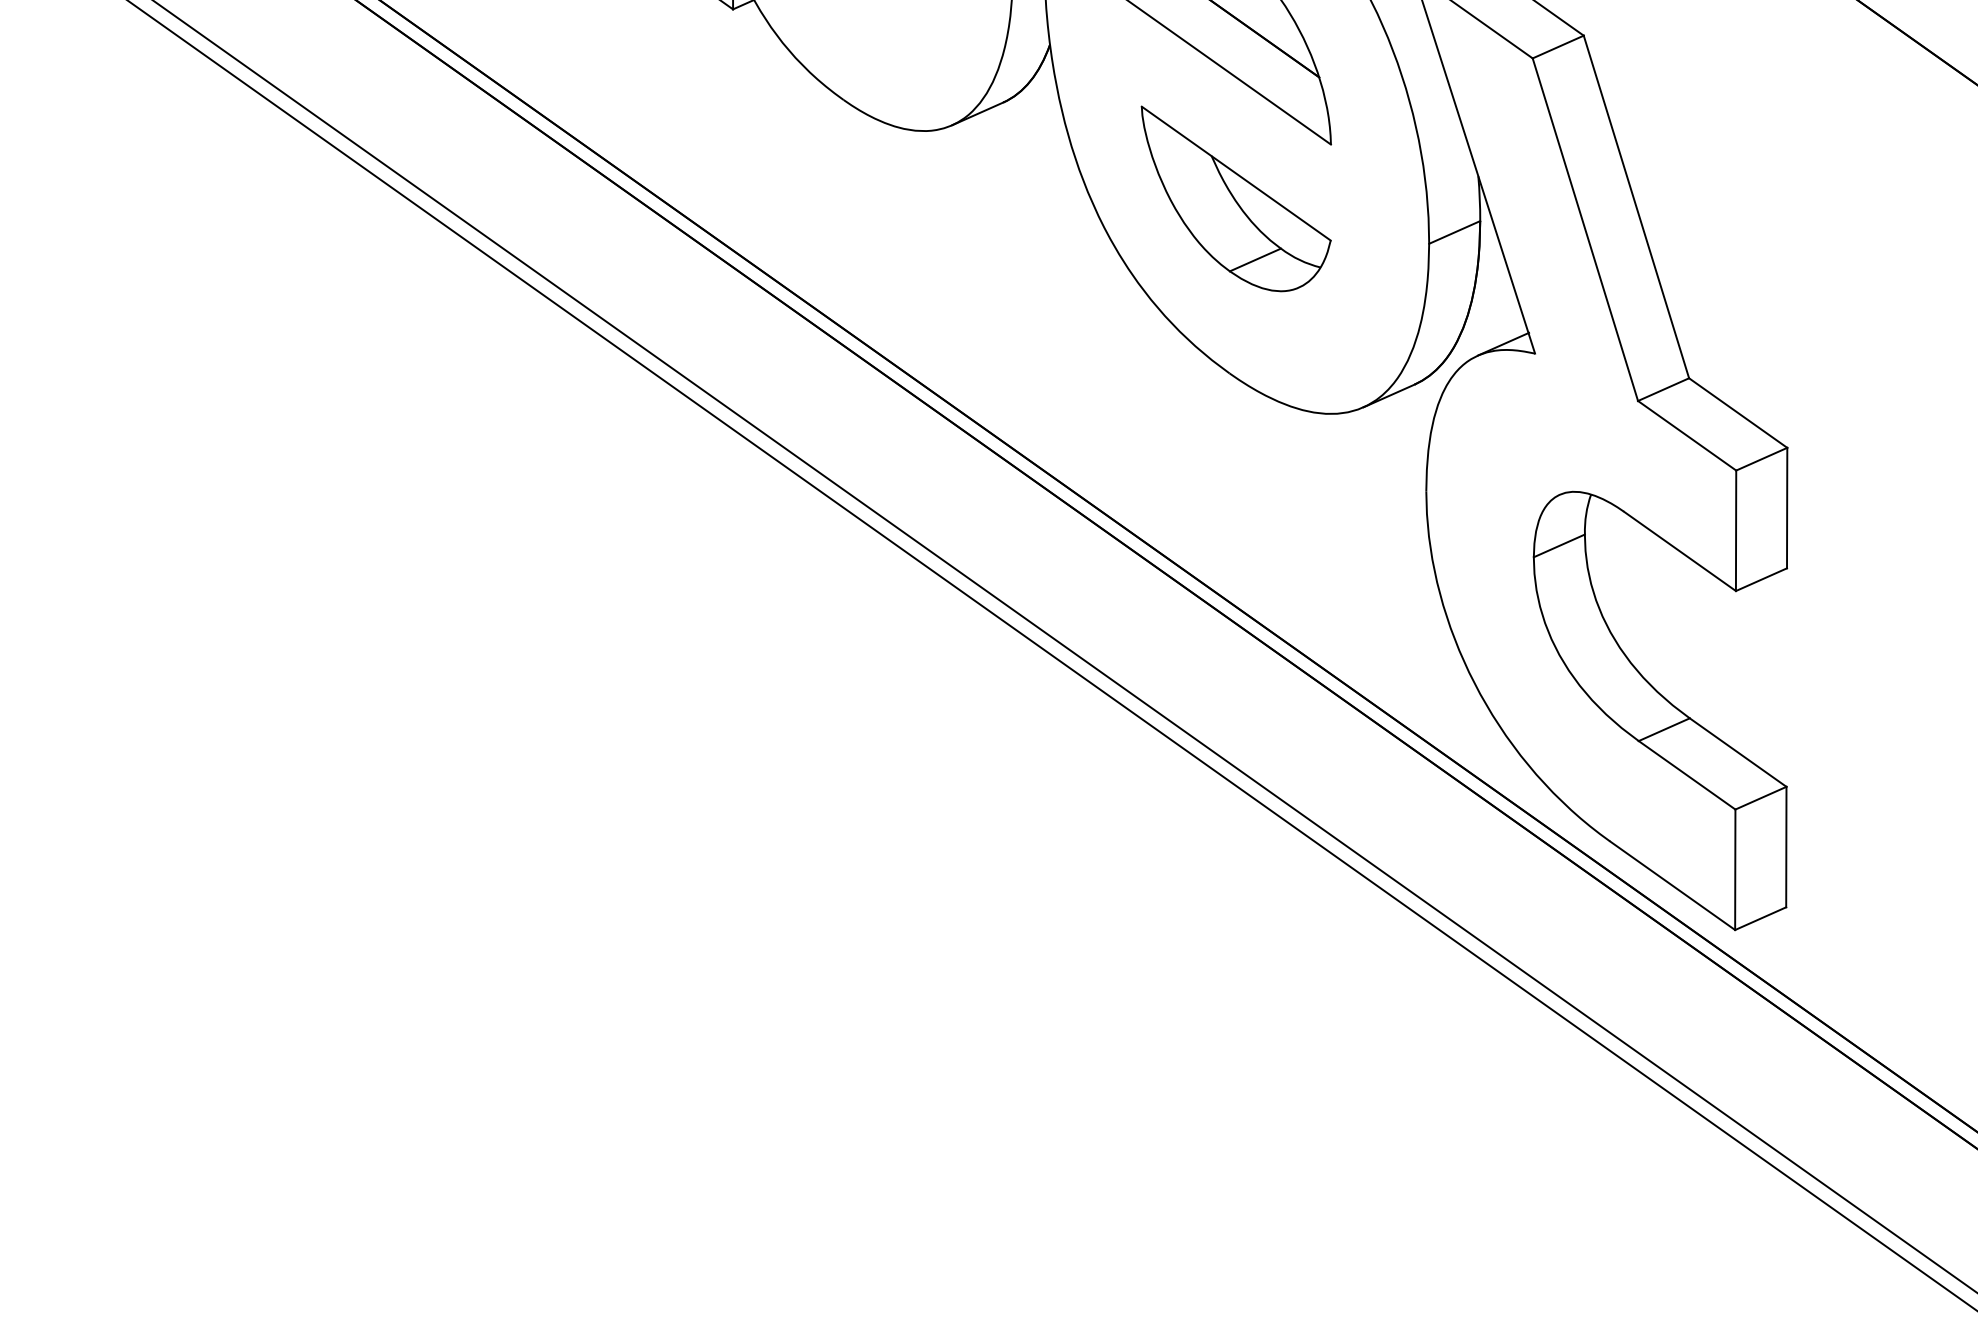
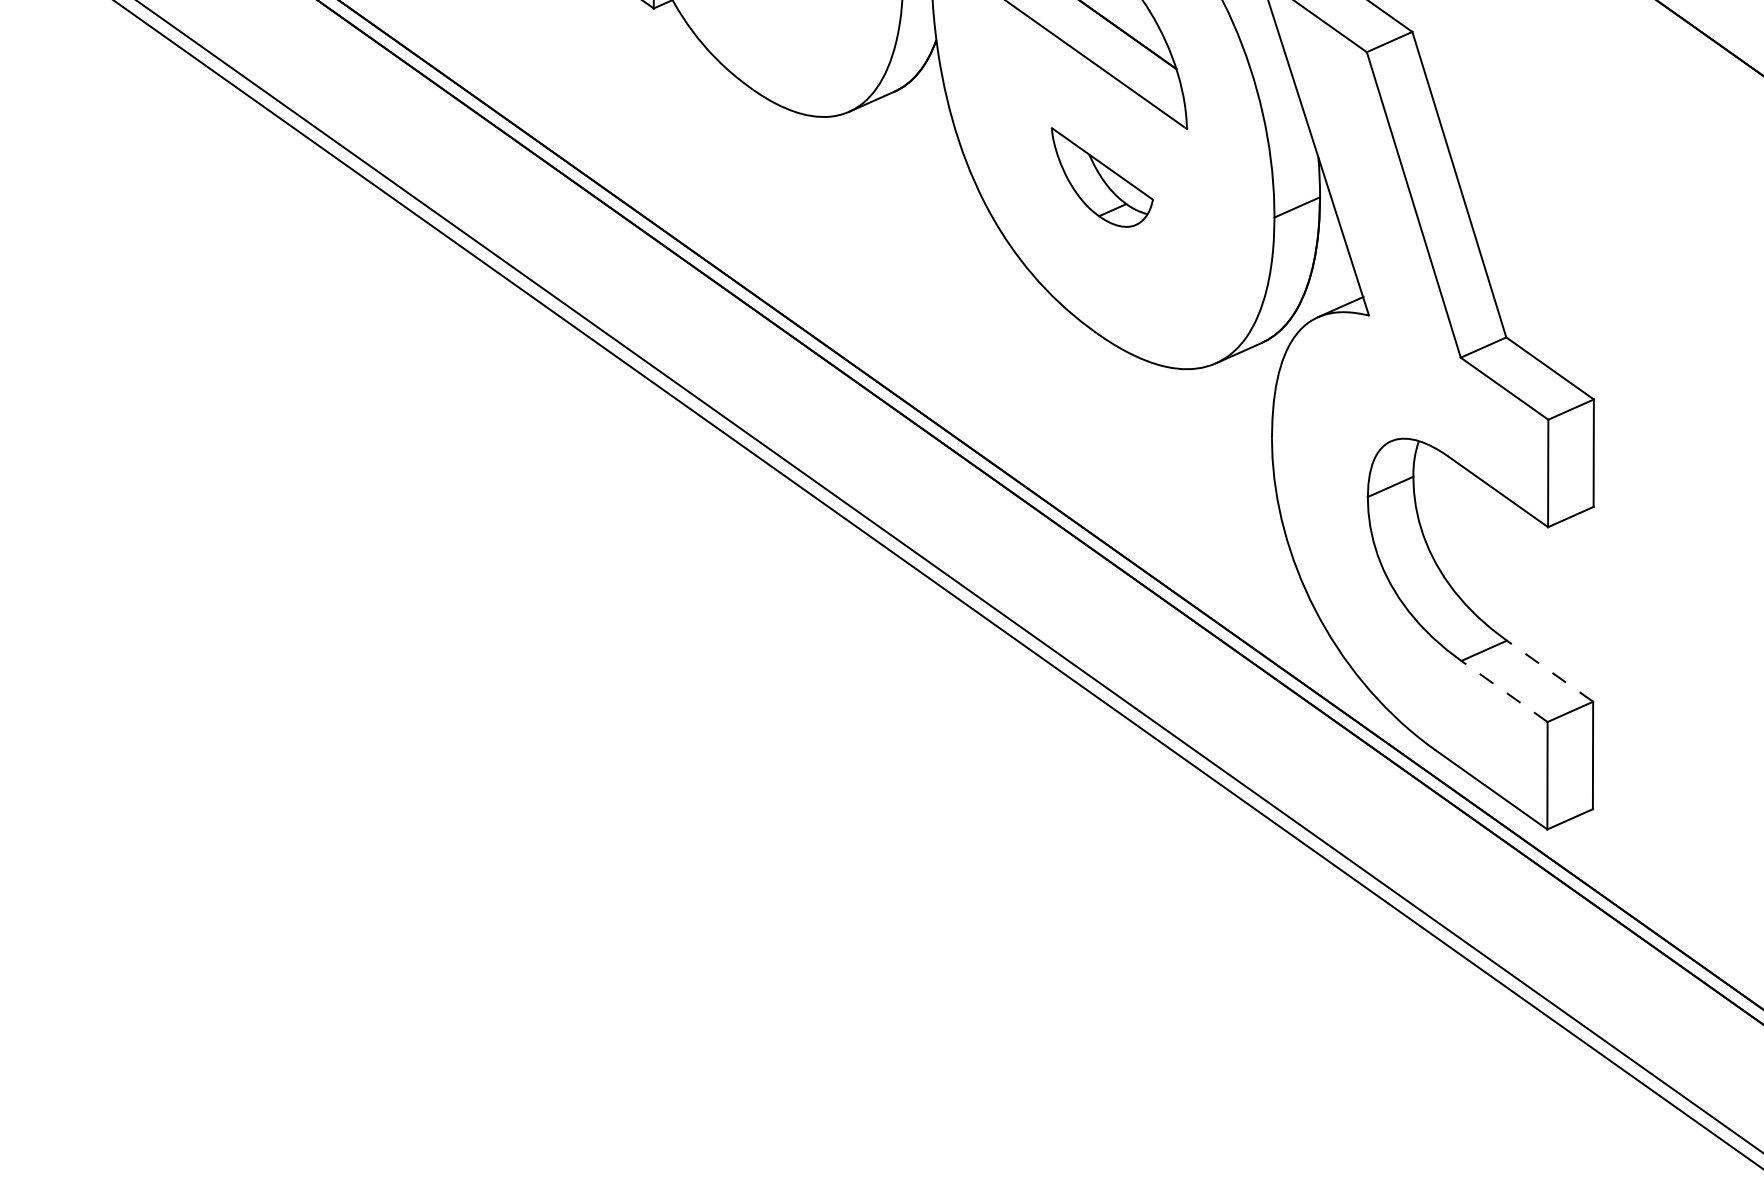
part: (1236, 198) -> (1102, 177), size x0.6
line: (1738, 752) -> (1550, 671), solid -> dashed
line: (1687, 775) -> (1504, 691), solid -> dashed

